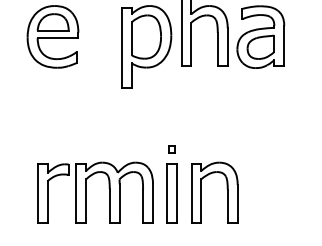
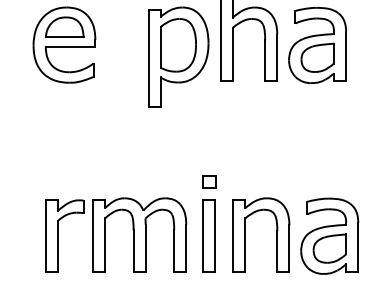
part: (171, 149) -> (208, 182), size x1.67
part: (270, 193) -> (329, 235), added

